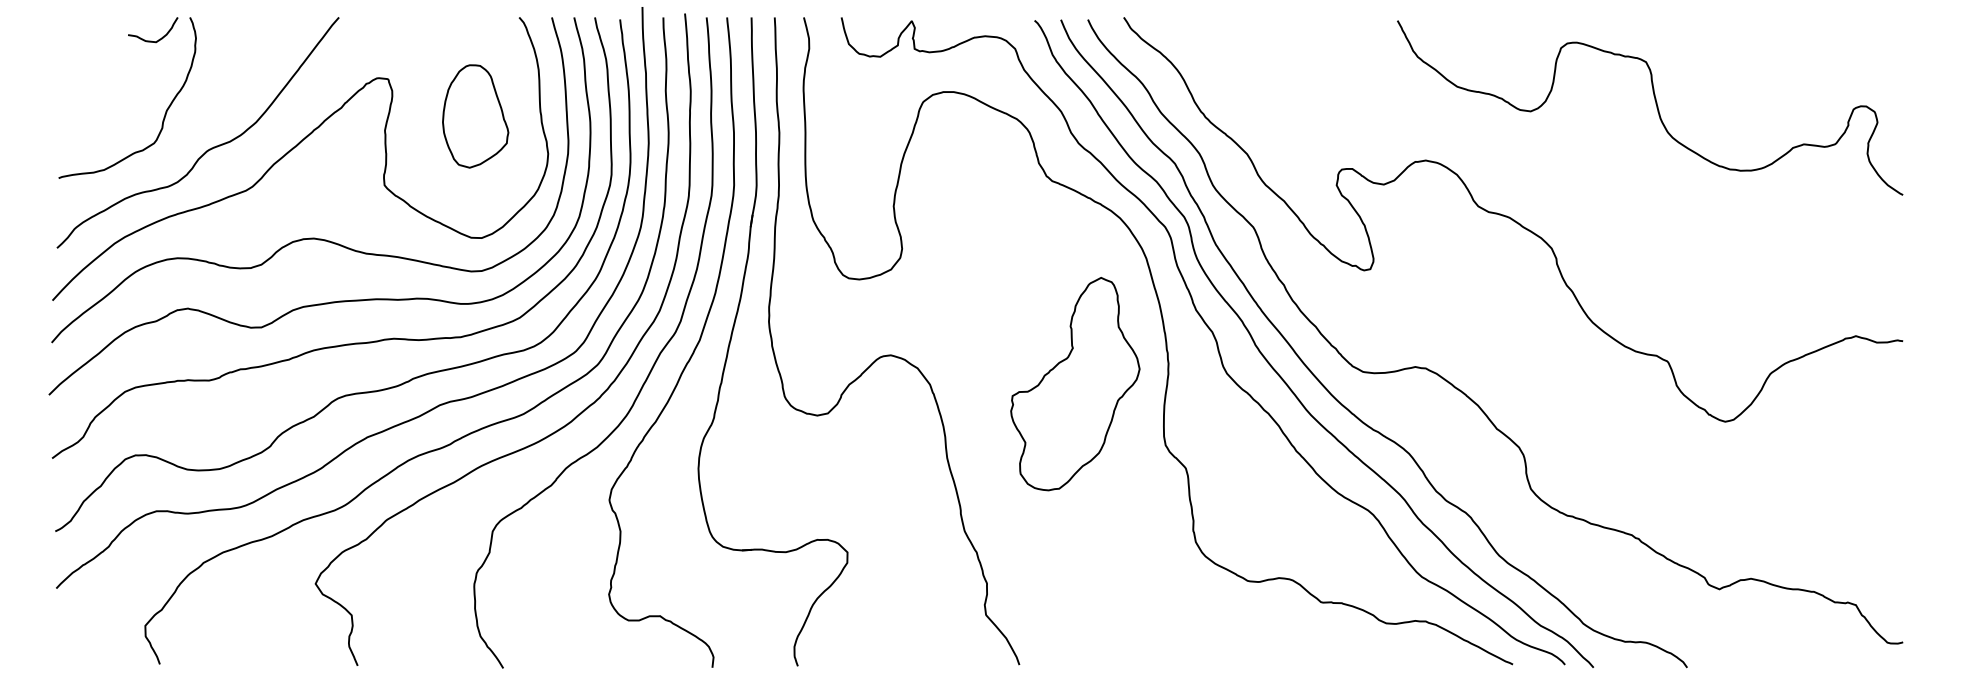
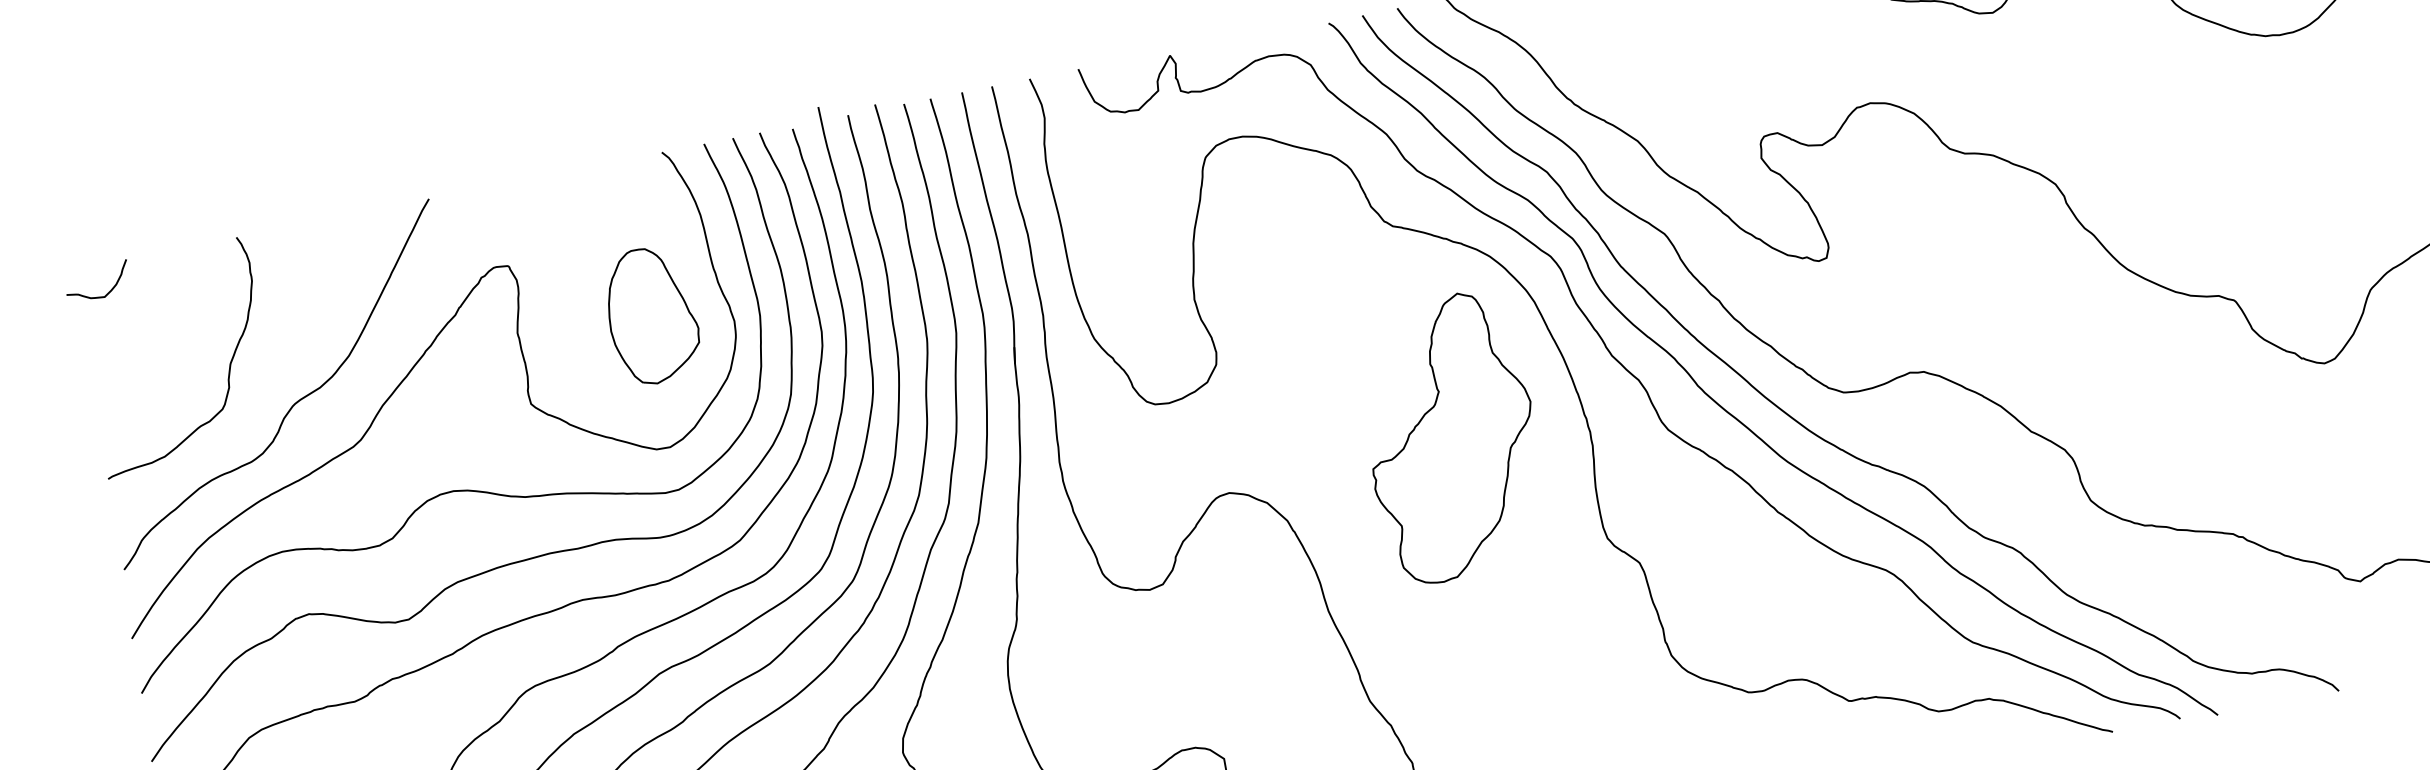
curve: (159, 38) -> (108, 291), moved
part: (475, 116) -> (651, 315), moved
part: (1075, 384) -> (1451, 438), moved

